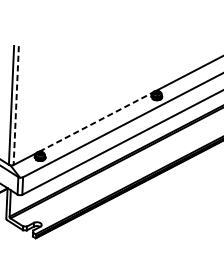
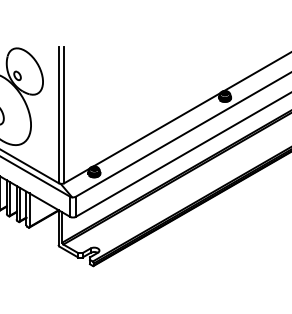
line: (16, 106) -> (64, 115), dashed -> solid
line: (96, 121) -> (157, 129), dashed -> solid

